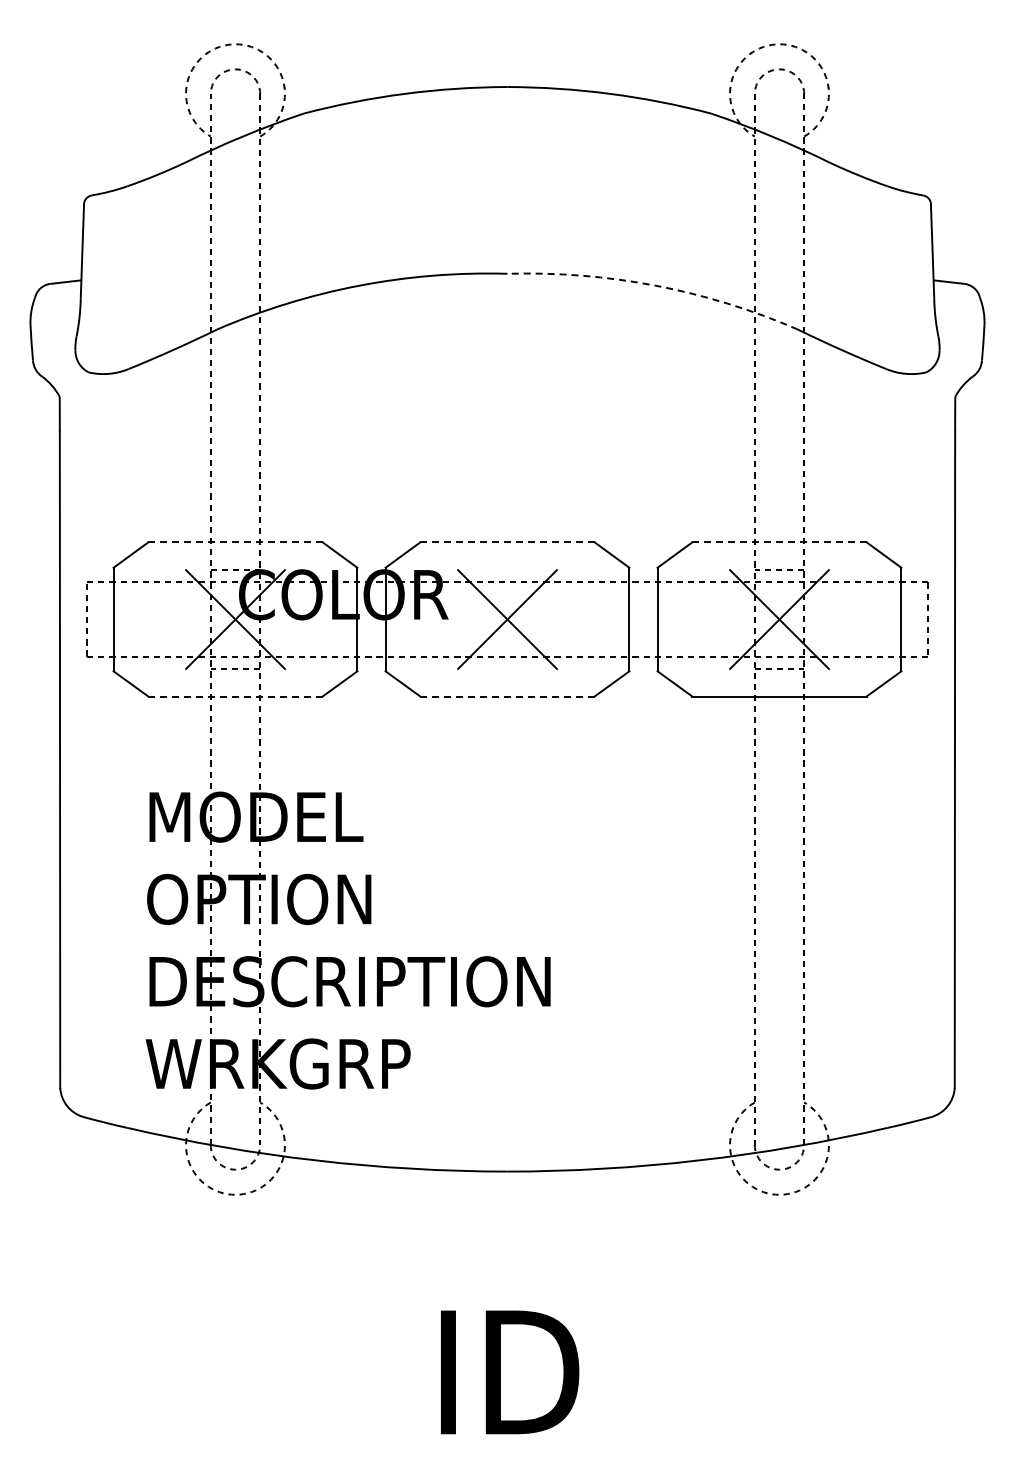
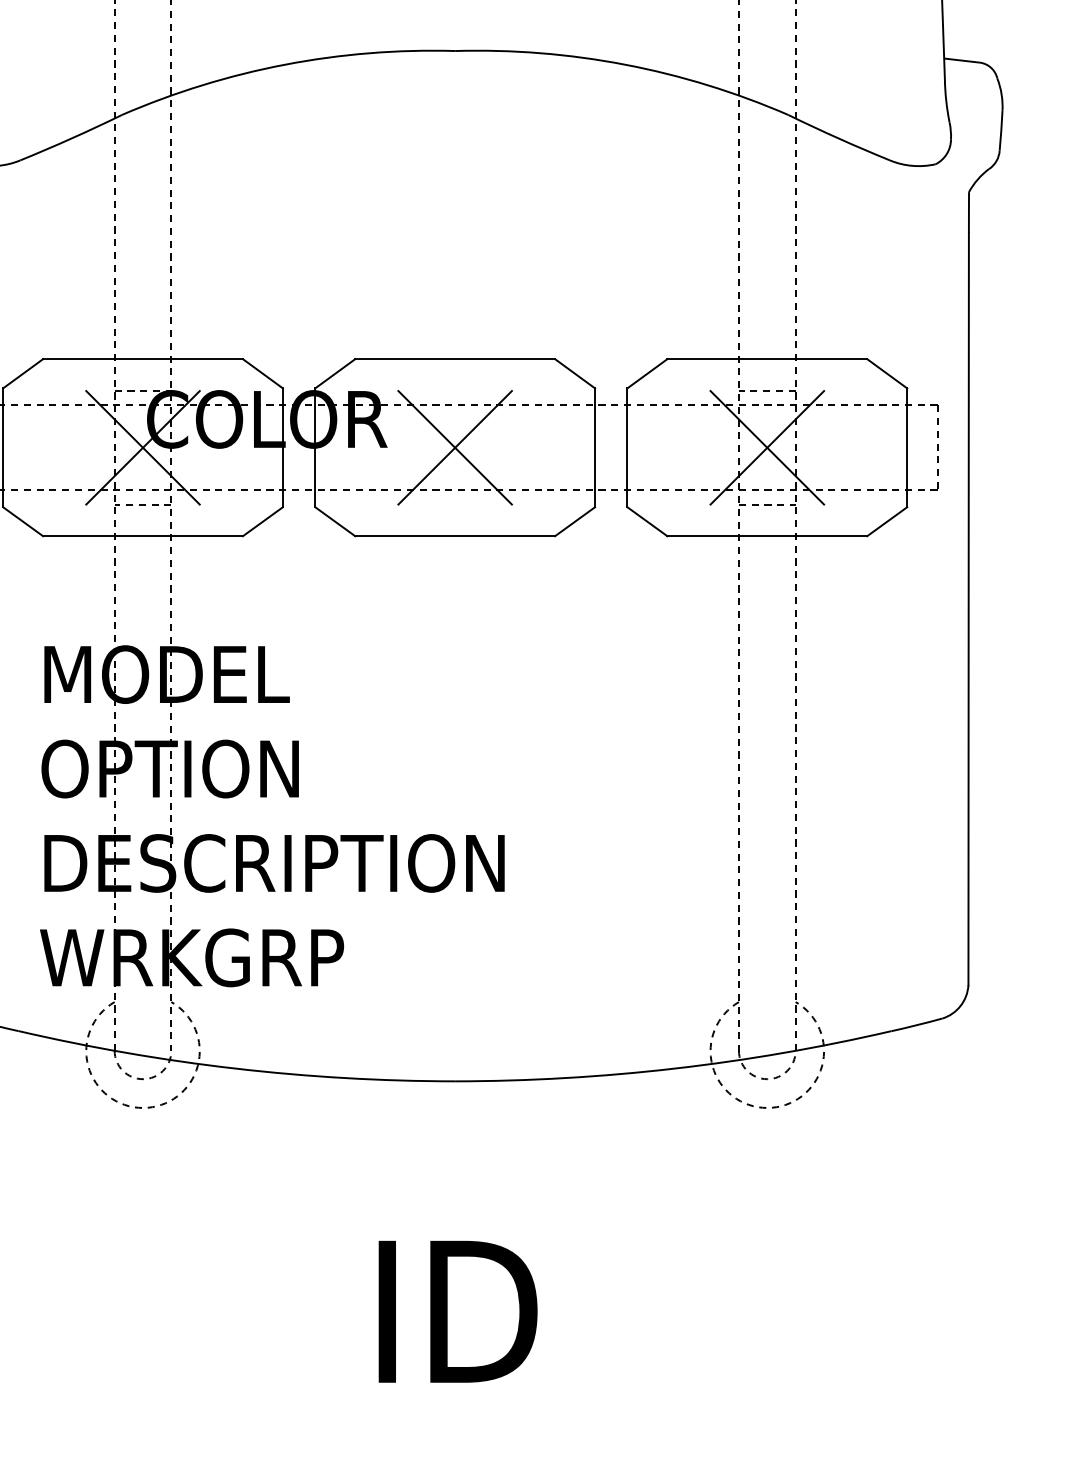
arc: (655, 285) -> (625, 64), dashed -> solid
line: (235, 542) -> (143, 359), dashed -> solid
line: (507, 542) -> (455, 359), dashed -> solid
line: (778, 542) -> (766, 359), dashed -> solid
line: (236, 696) -> (144, 536), dashed -> solid
line: (507, 696) -> (455, 536), dashed -> solid

